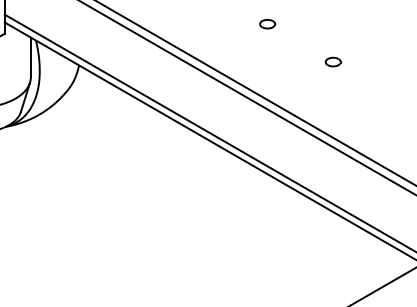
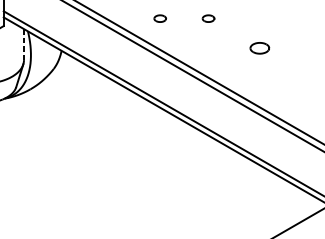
part: (205, 24) -> (160, 18), added
line: (30, 57) -> (23, 44), solid -> dashed
part: (332, 61) -> (259, 47), size x1.6

